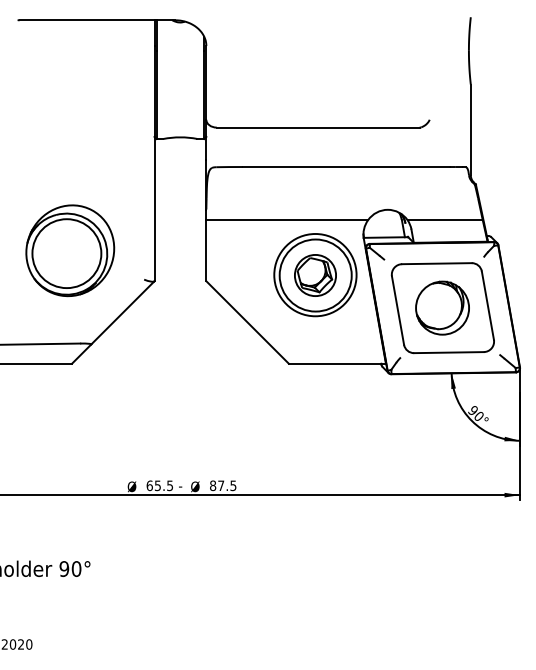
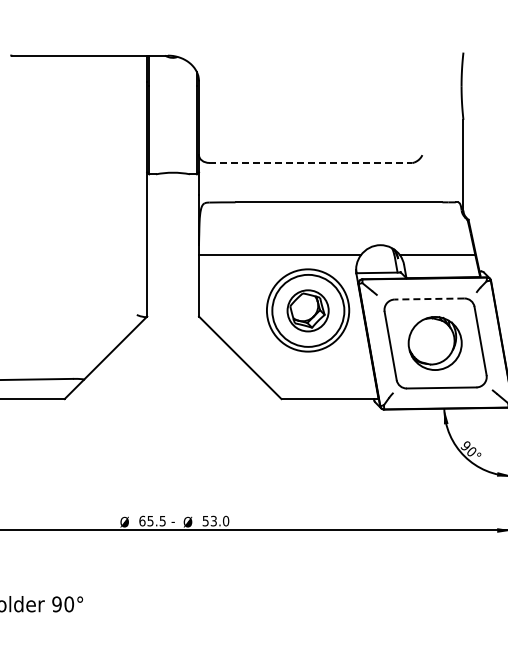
line: (318, 127) -> (311, 162), solid -> dashed
part: (70, 250) -> (63, 285), removed
line: (436, 263) -> (429, 298), solid -> dashed
text: (223, 485) -> (216, 520), 87.5 -> 53.0

